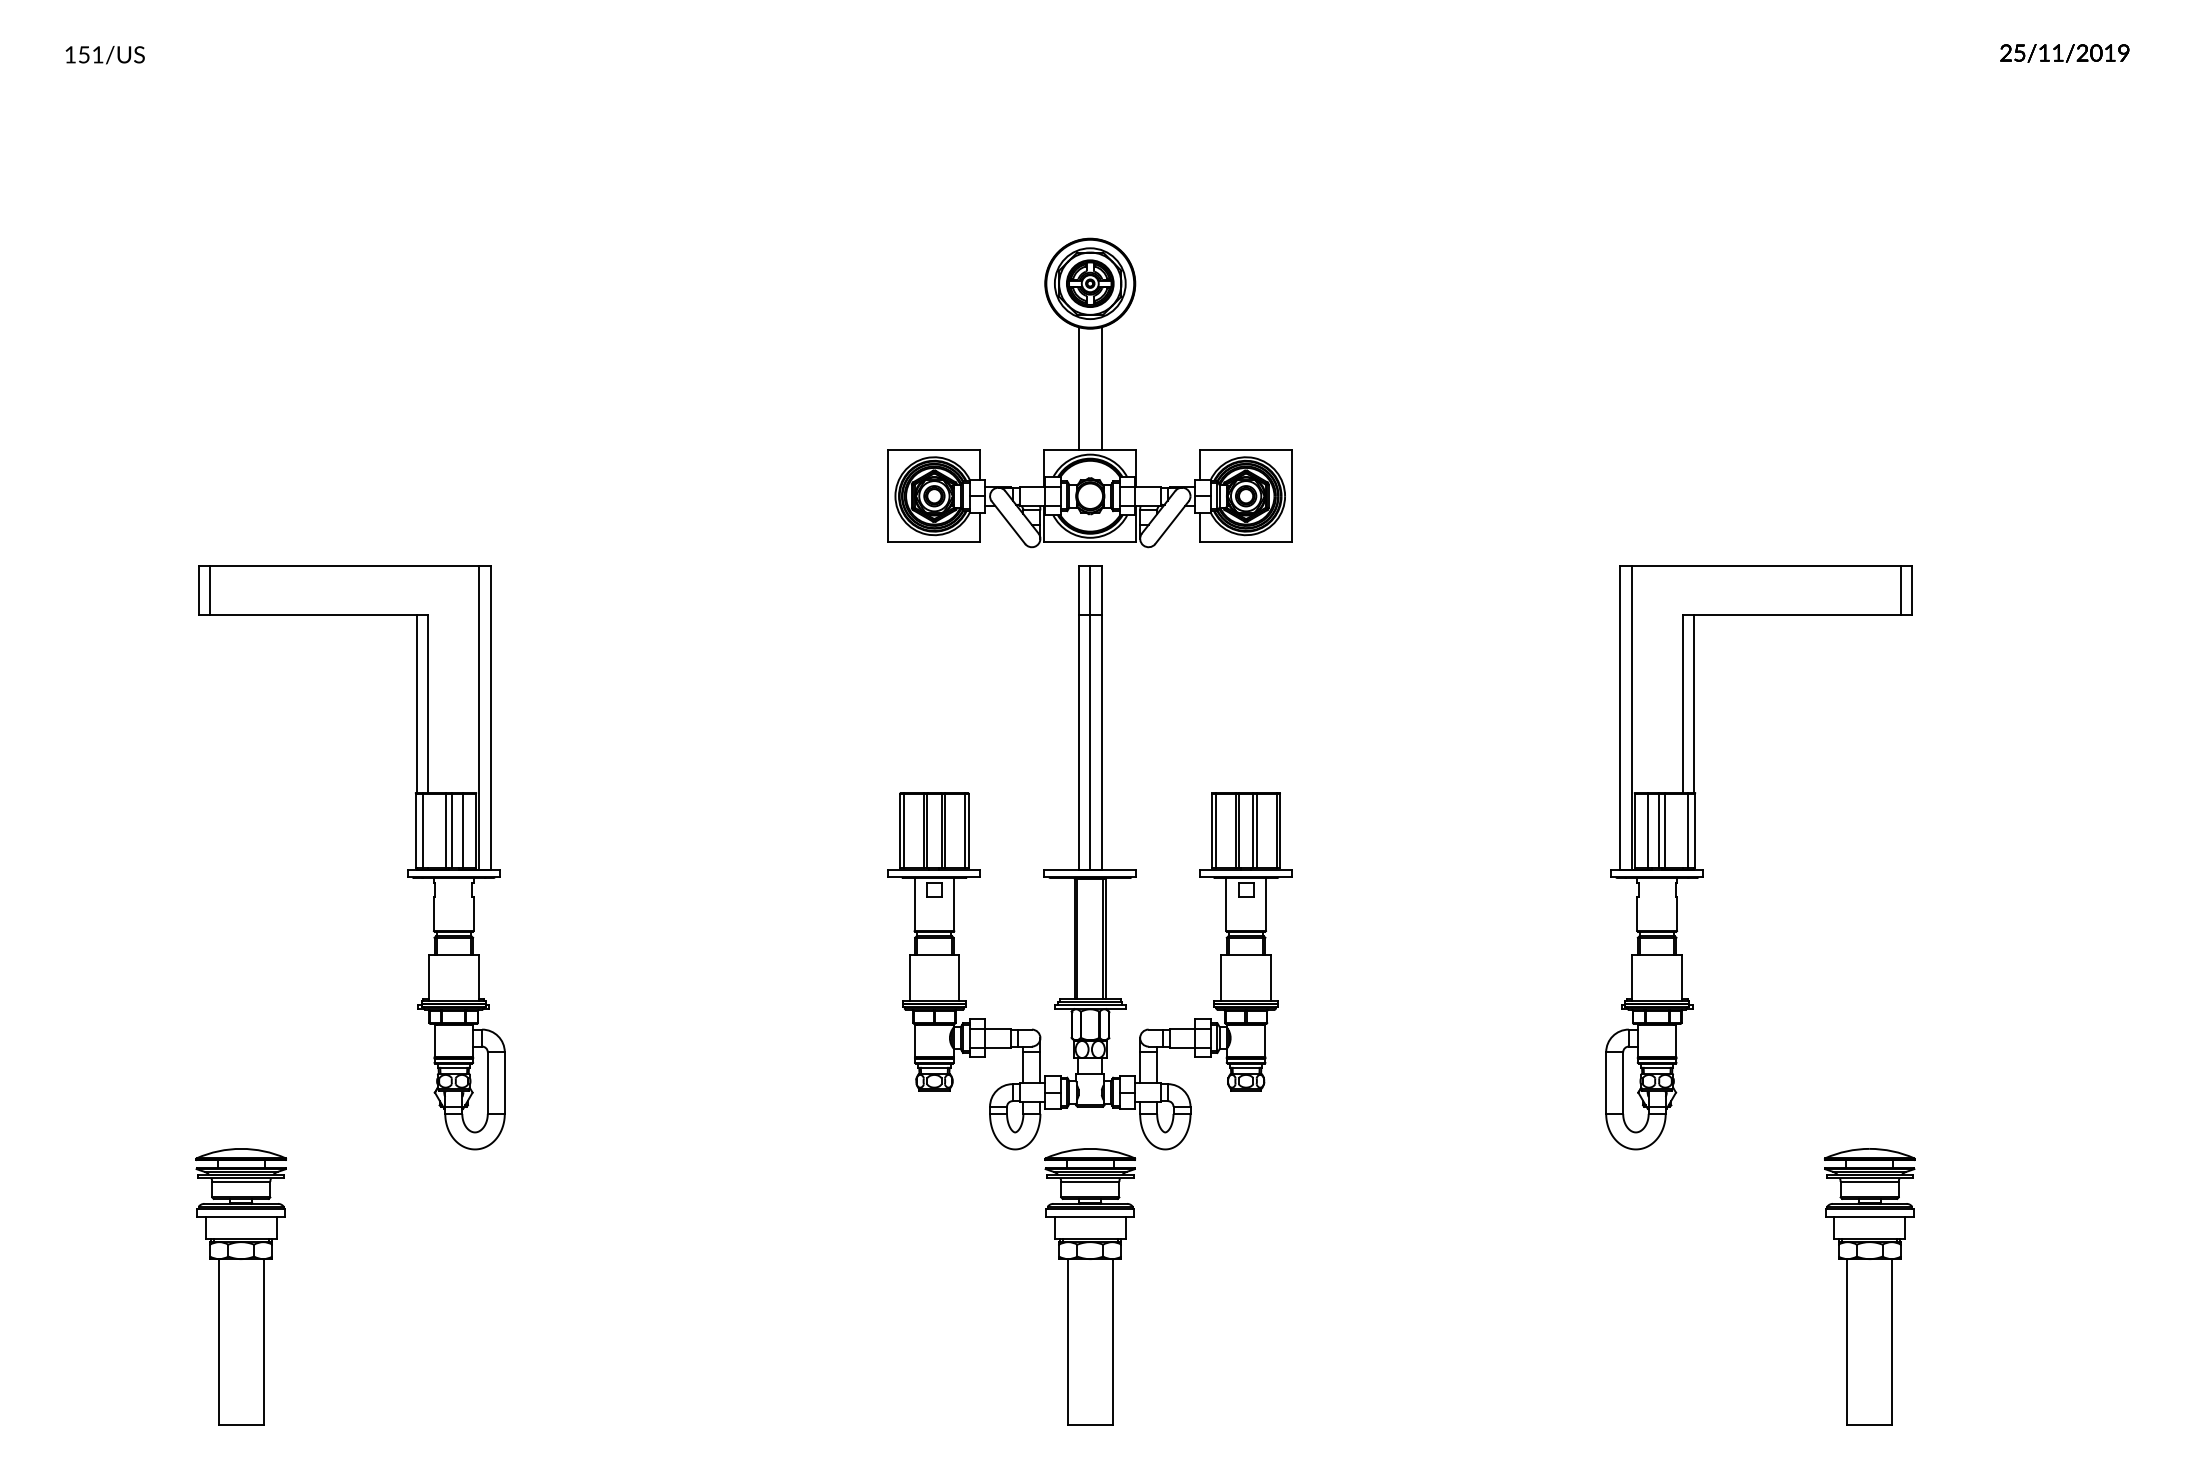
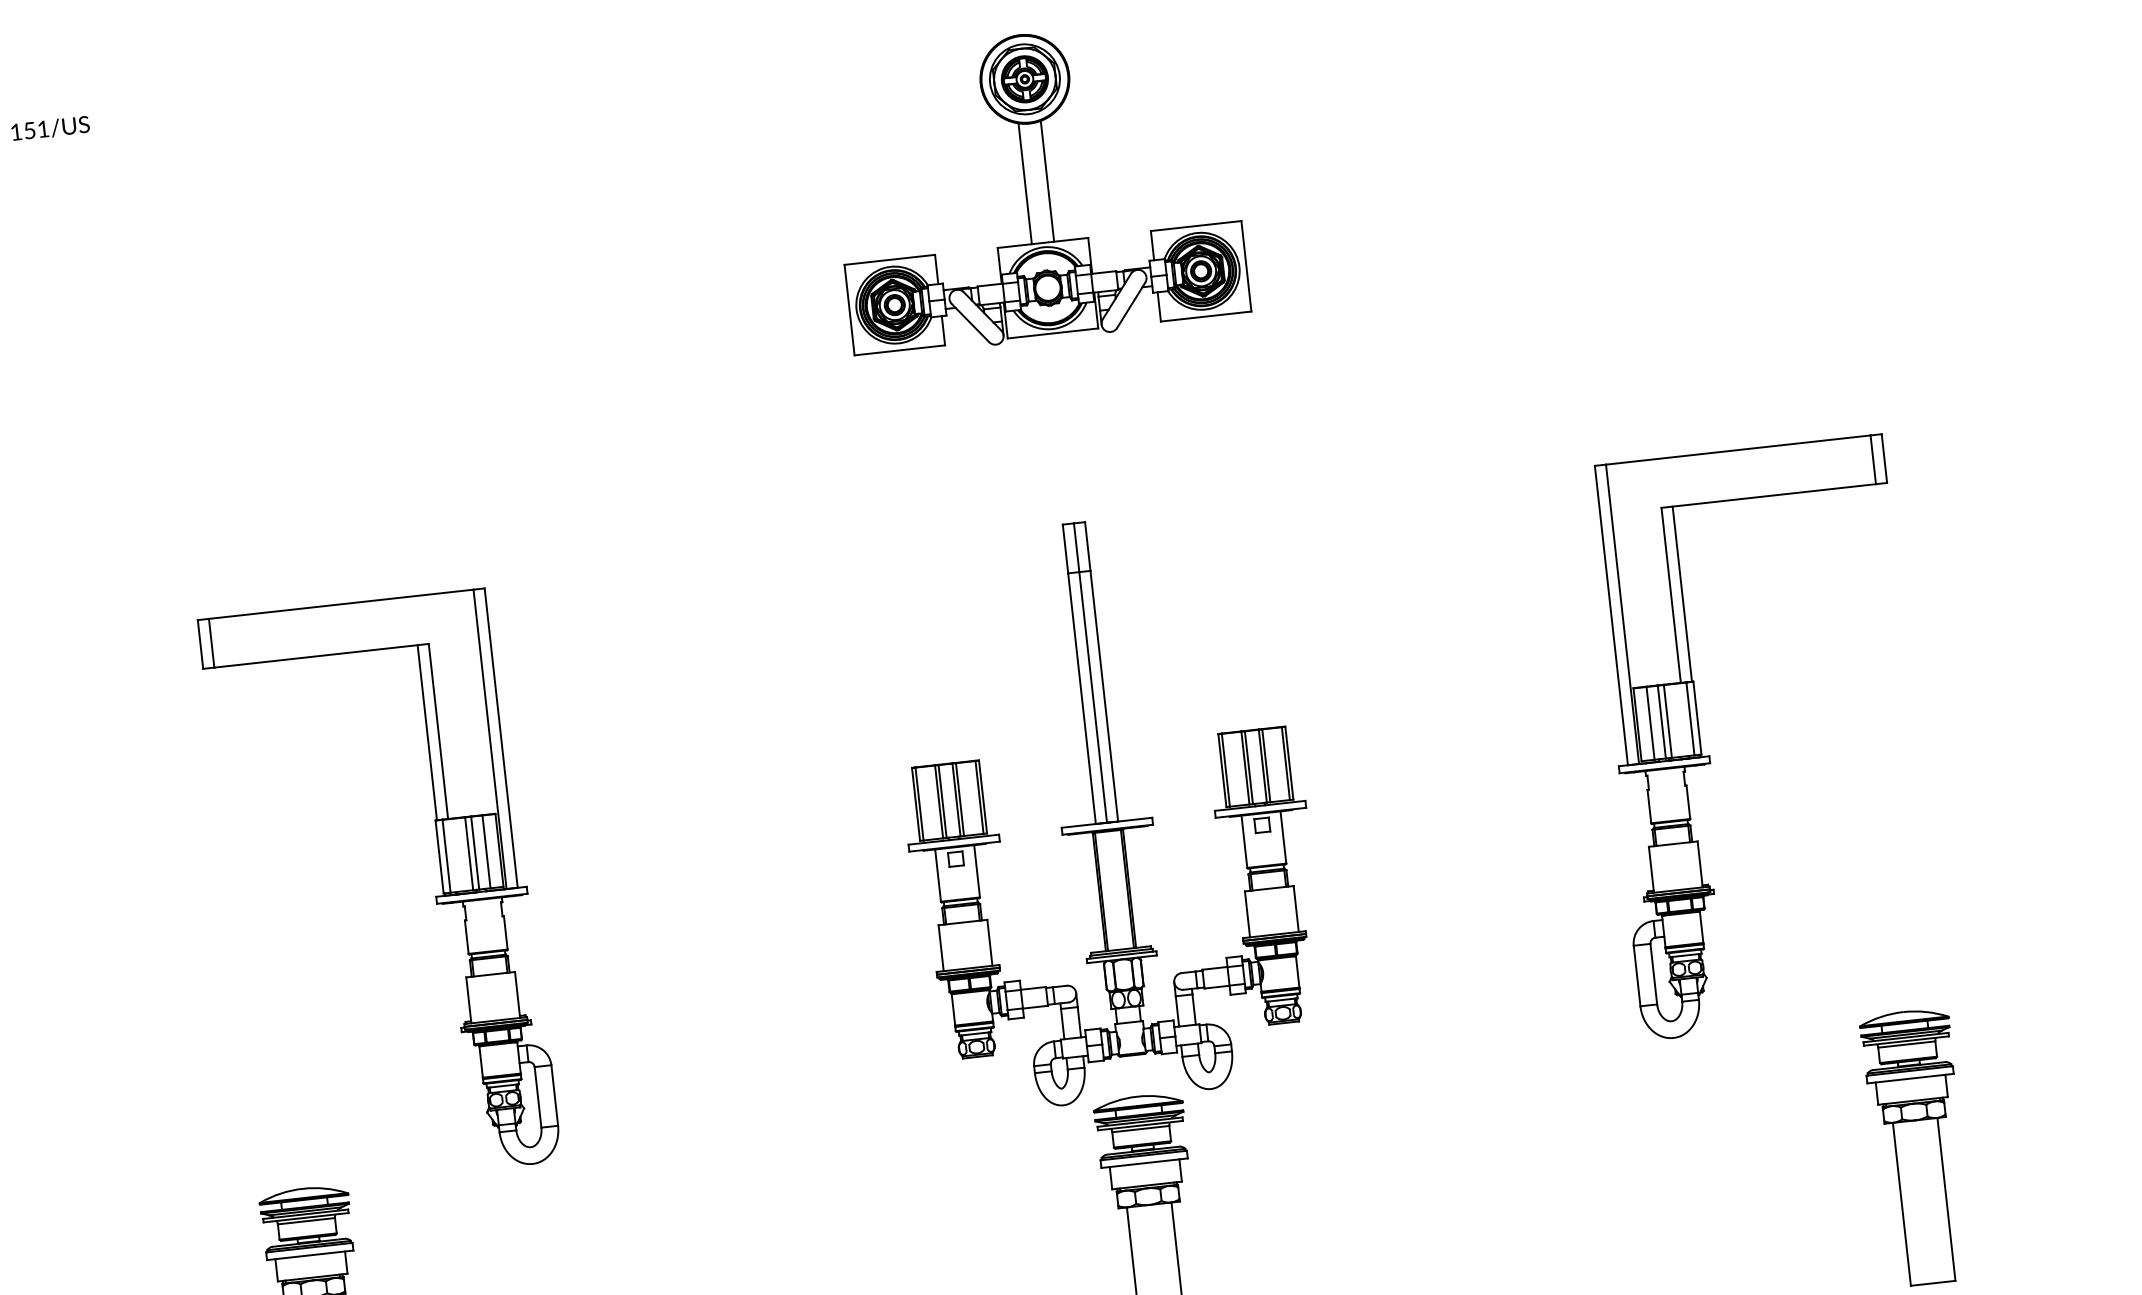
part: (1089, 392) -> (1035, 186), moved

